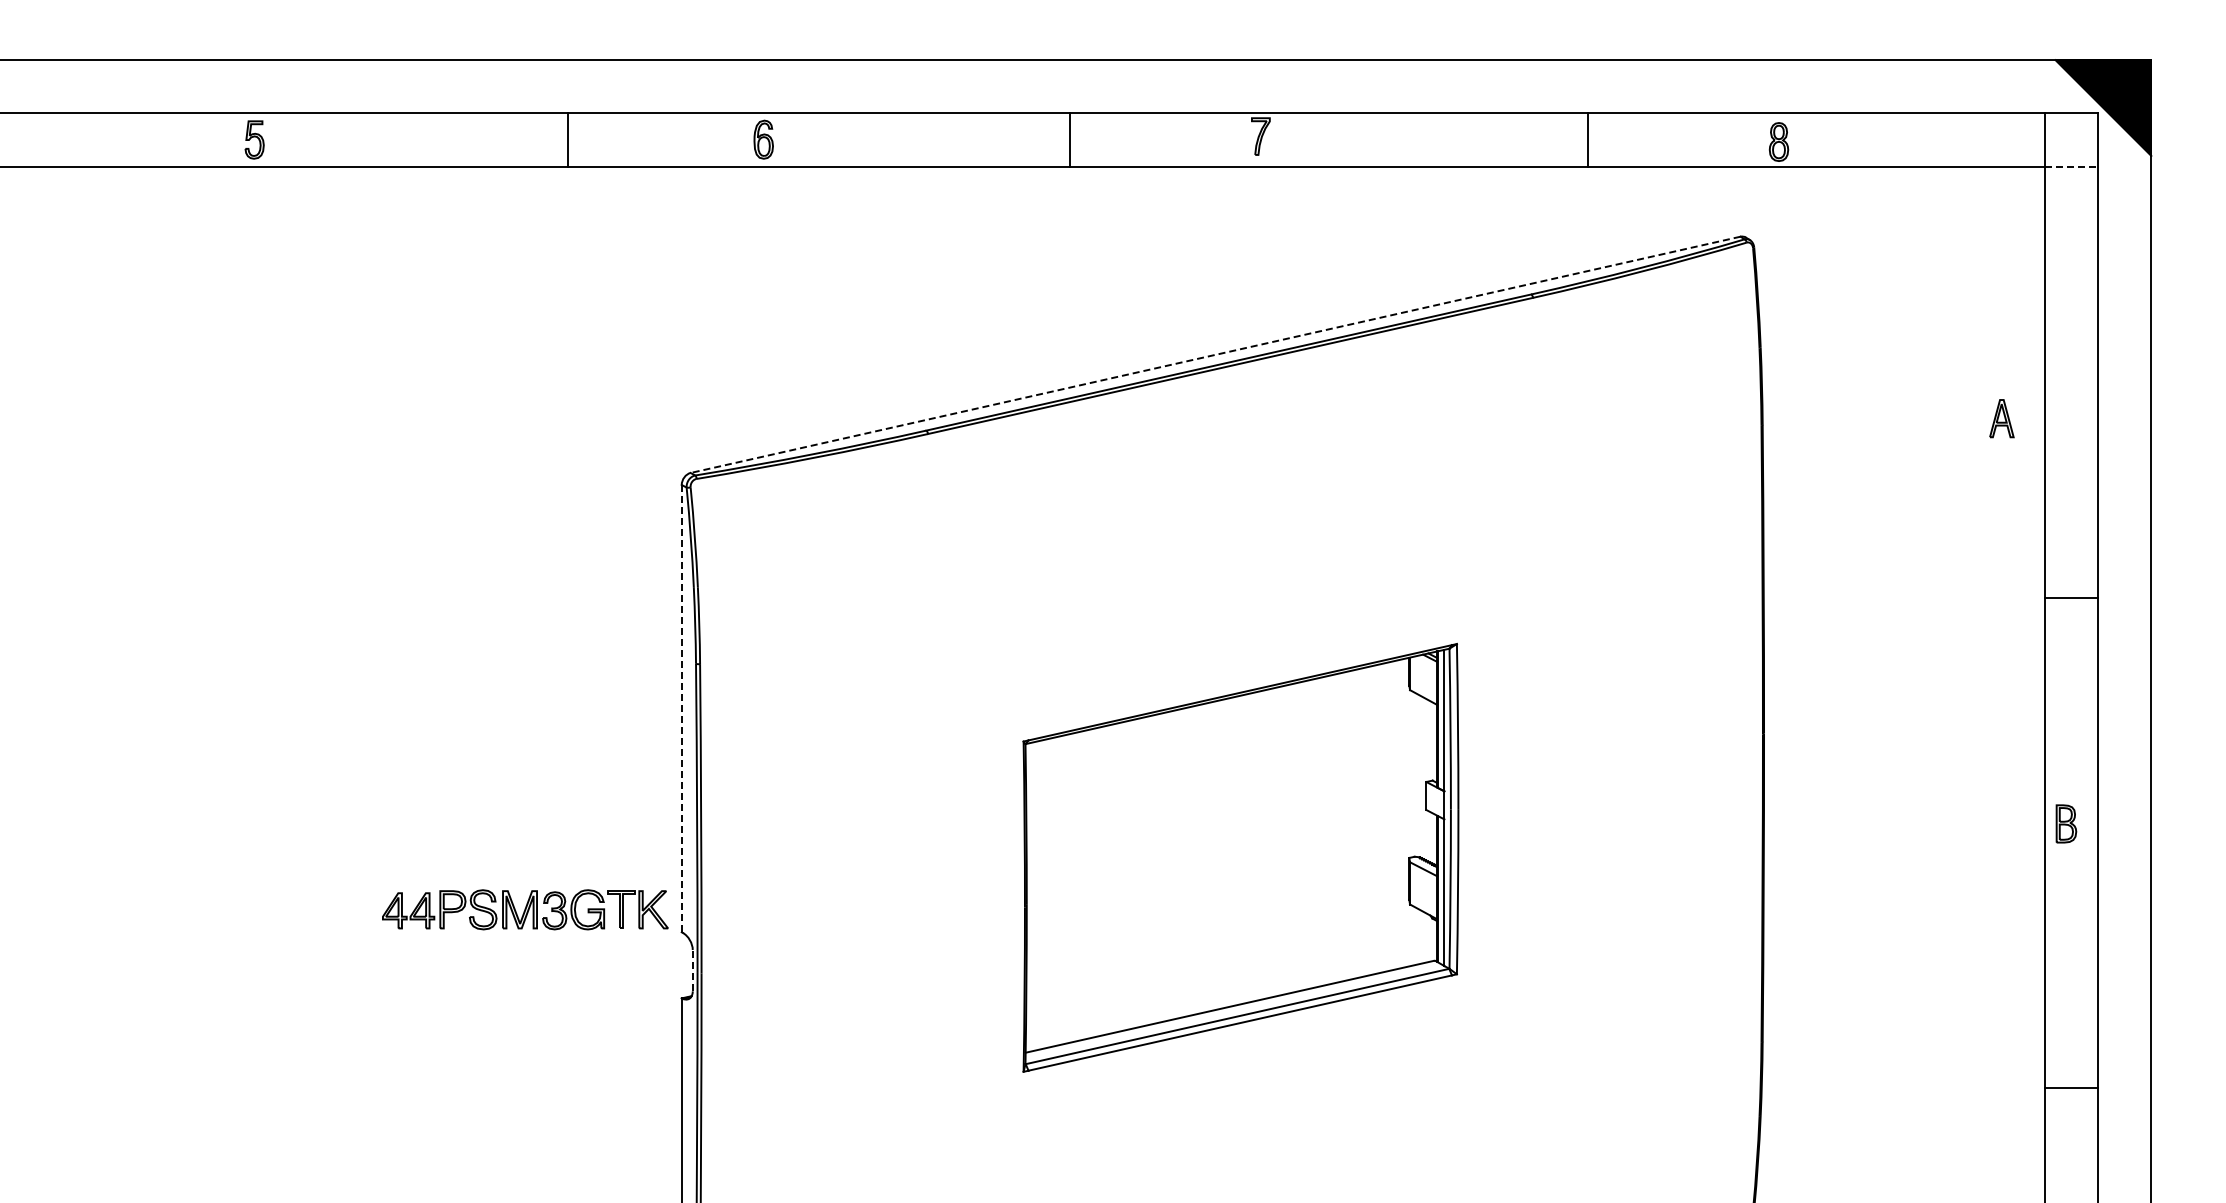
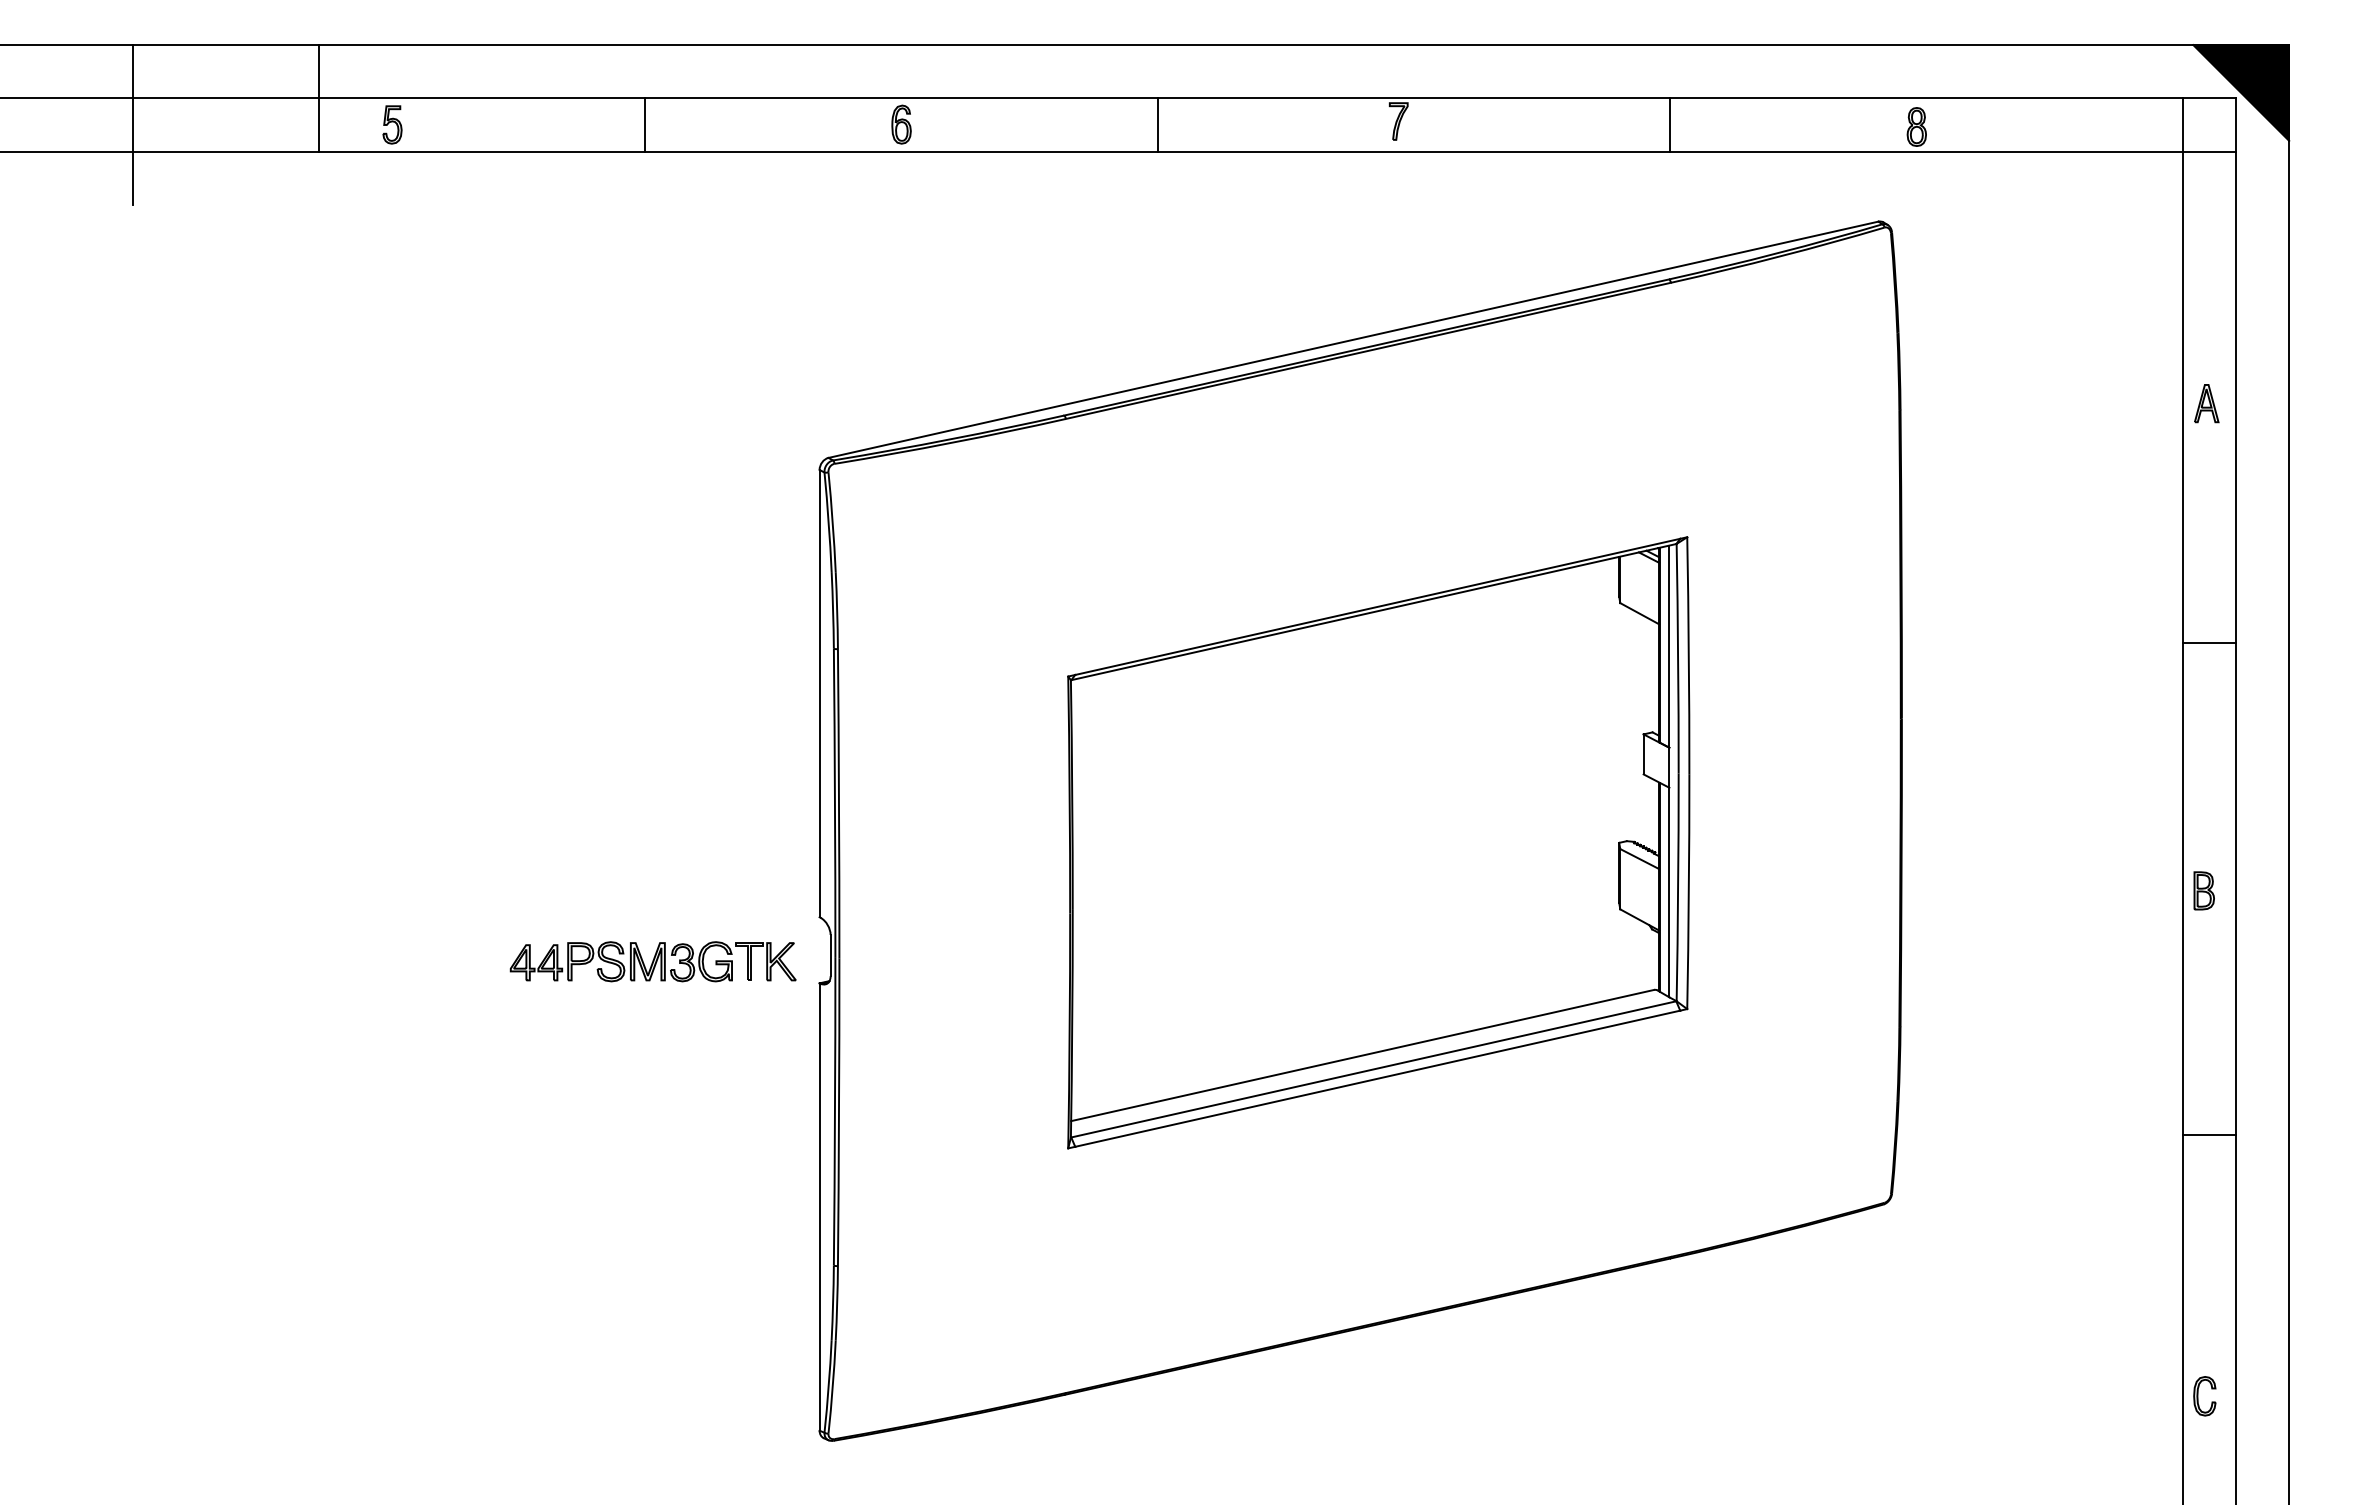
line: (180, 113) -> (318, 98), added
line: (568, 139) -> (645, 124), moved
line: (1069, 139) -> (1157, 124), moved
line: (1588, 139) -> (1670, 124), moved
line: (2071, 166) -> (2209, 151), dashed -> solid
line: (1214, 354) -> (1352, 339), dashed -> solid
part: (2001, 418) -> (2206, 403), moved
line: (2070, 598) -> (2208, 643), moved
line: (681, 708) -> (819, 693), dashed -> solid
part: (2065, 823) -> (2203, 890), moved
part: (1240, 857) -> (1378, 842), size x1.43
part: (524, 909) -> (652, 961), moved
line: (692, 970) -> (830, 955), dashed -> solid
line: (2070, 1087) -> (2208, 1134), moved

